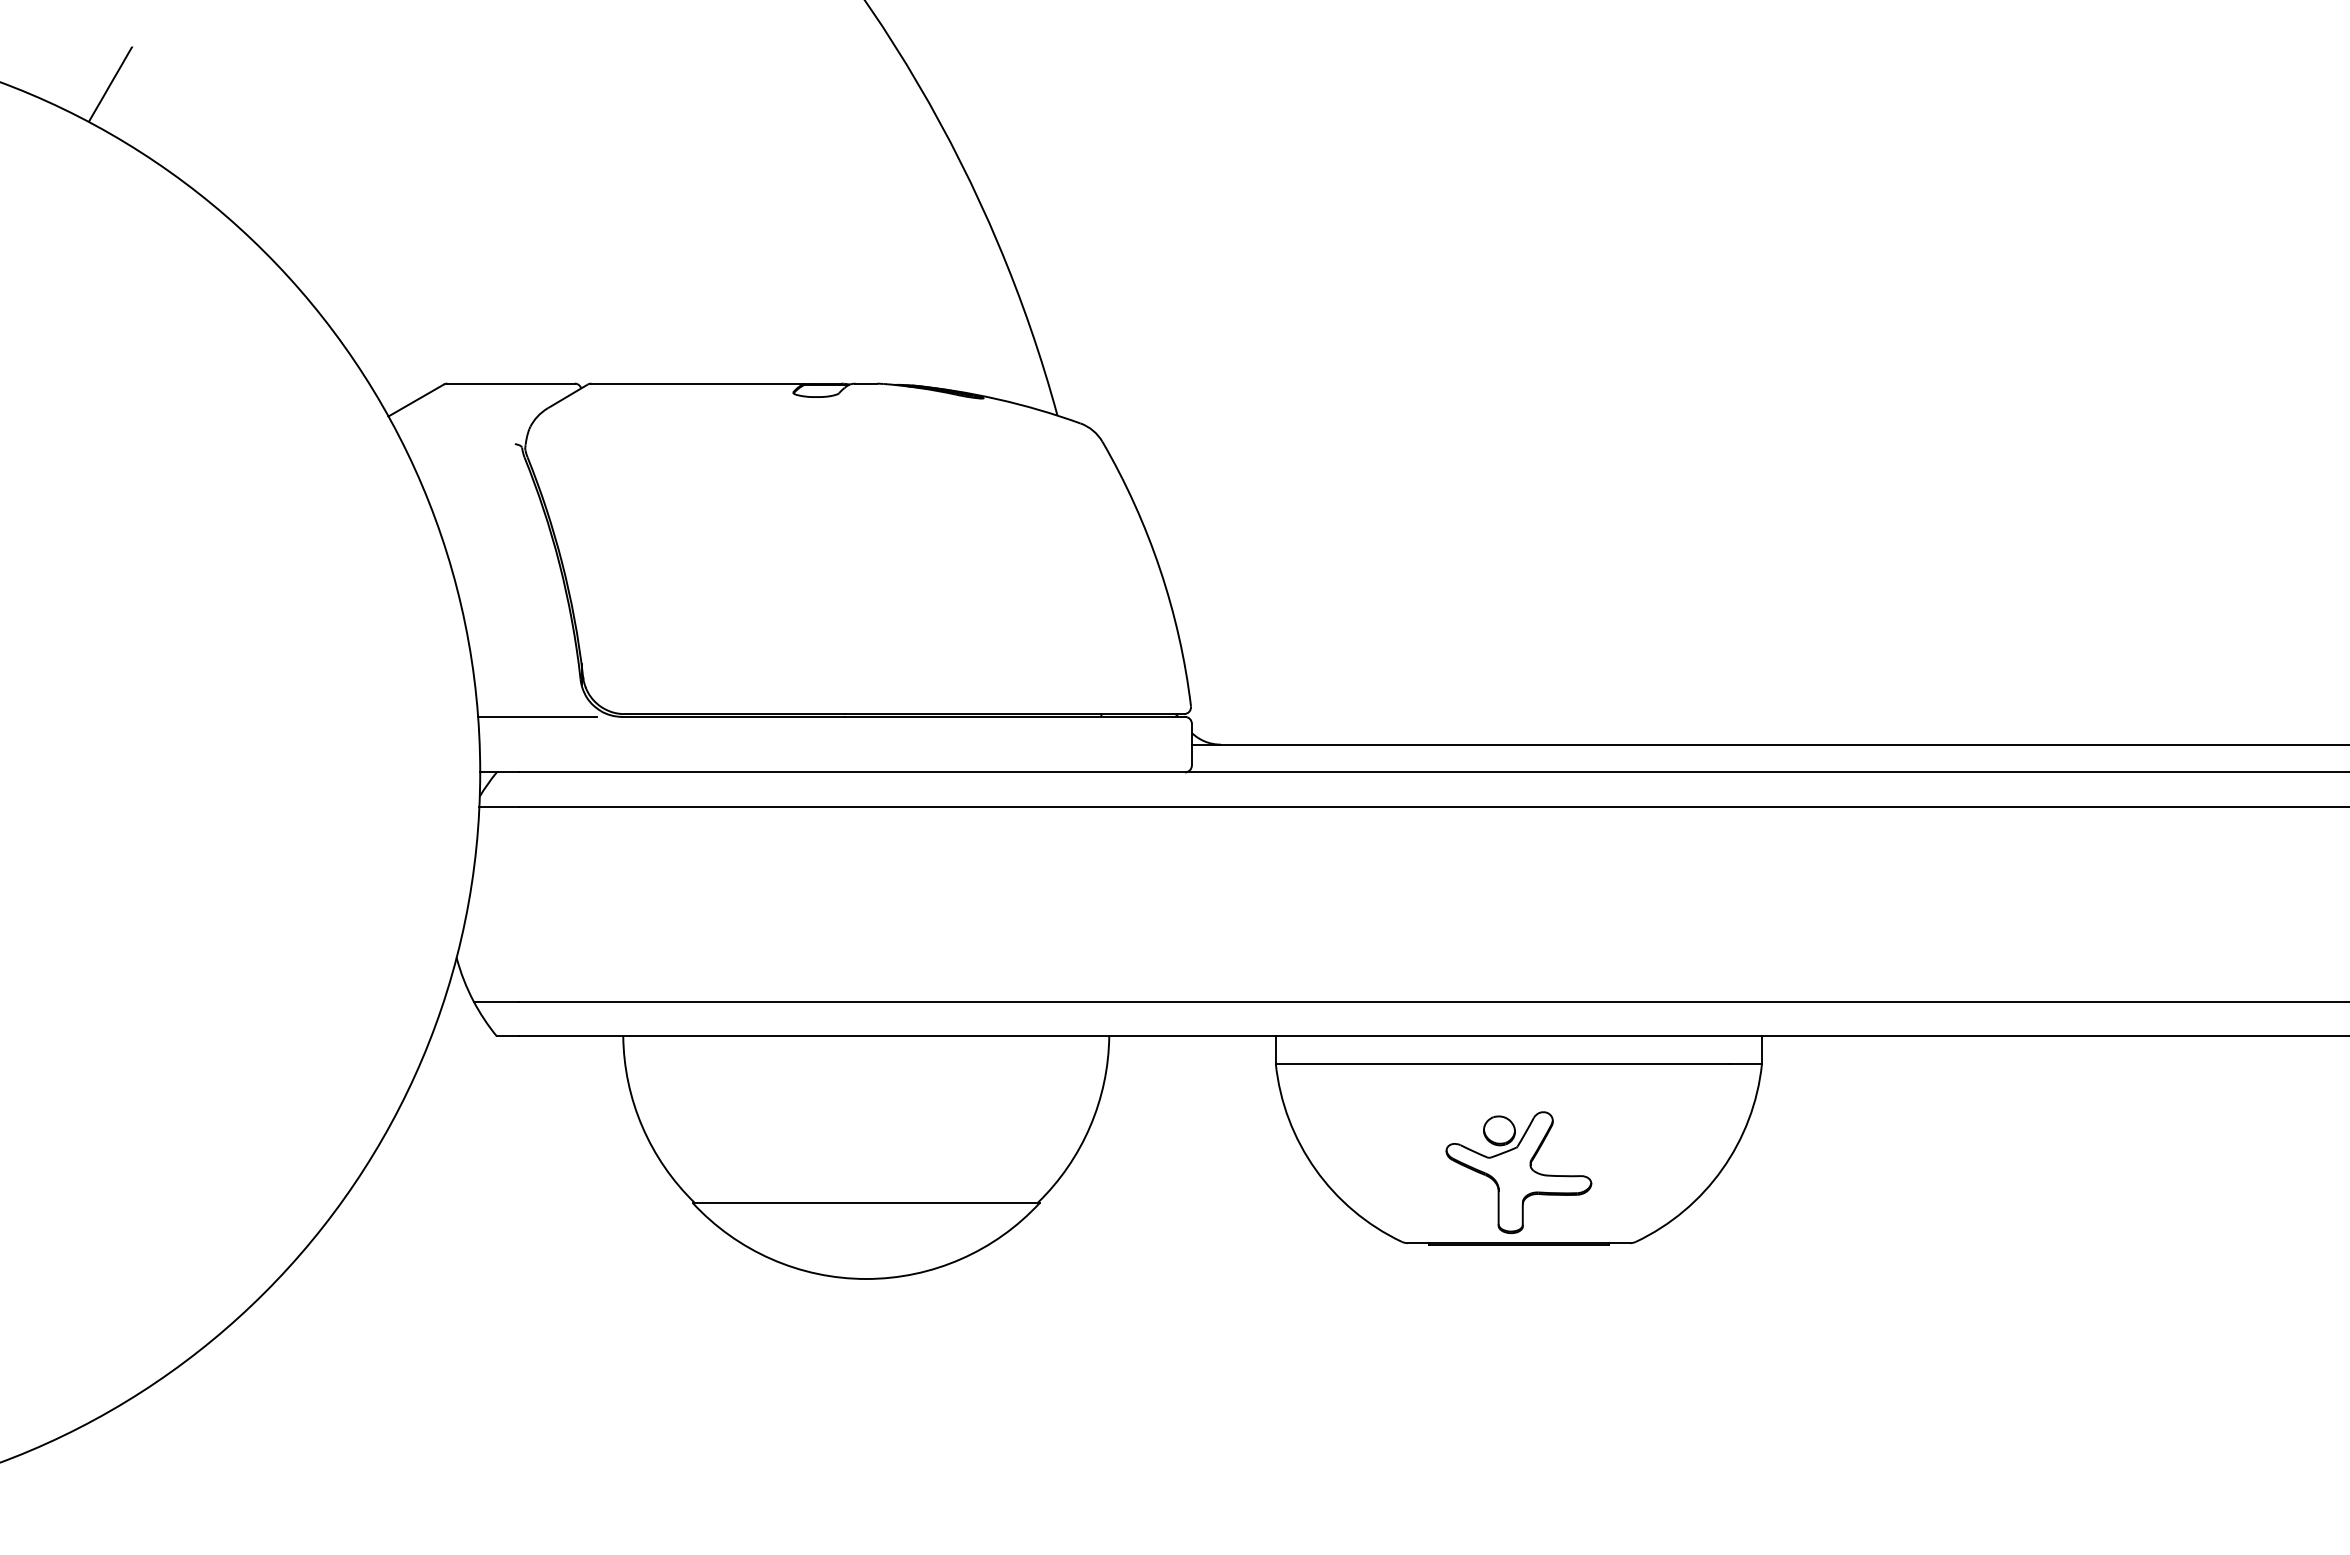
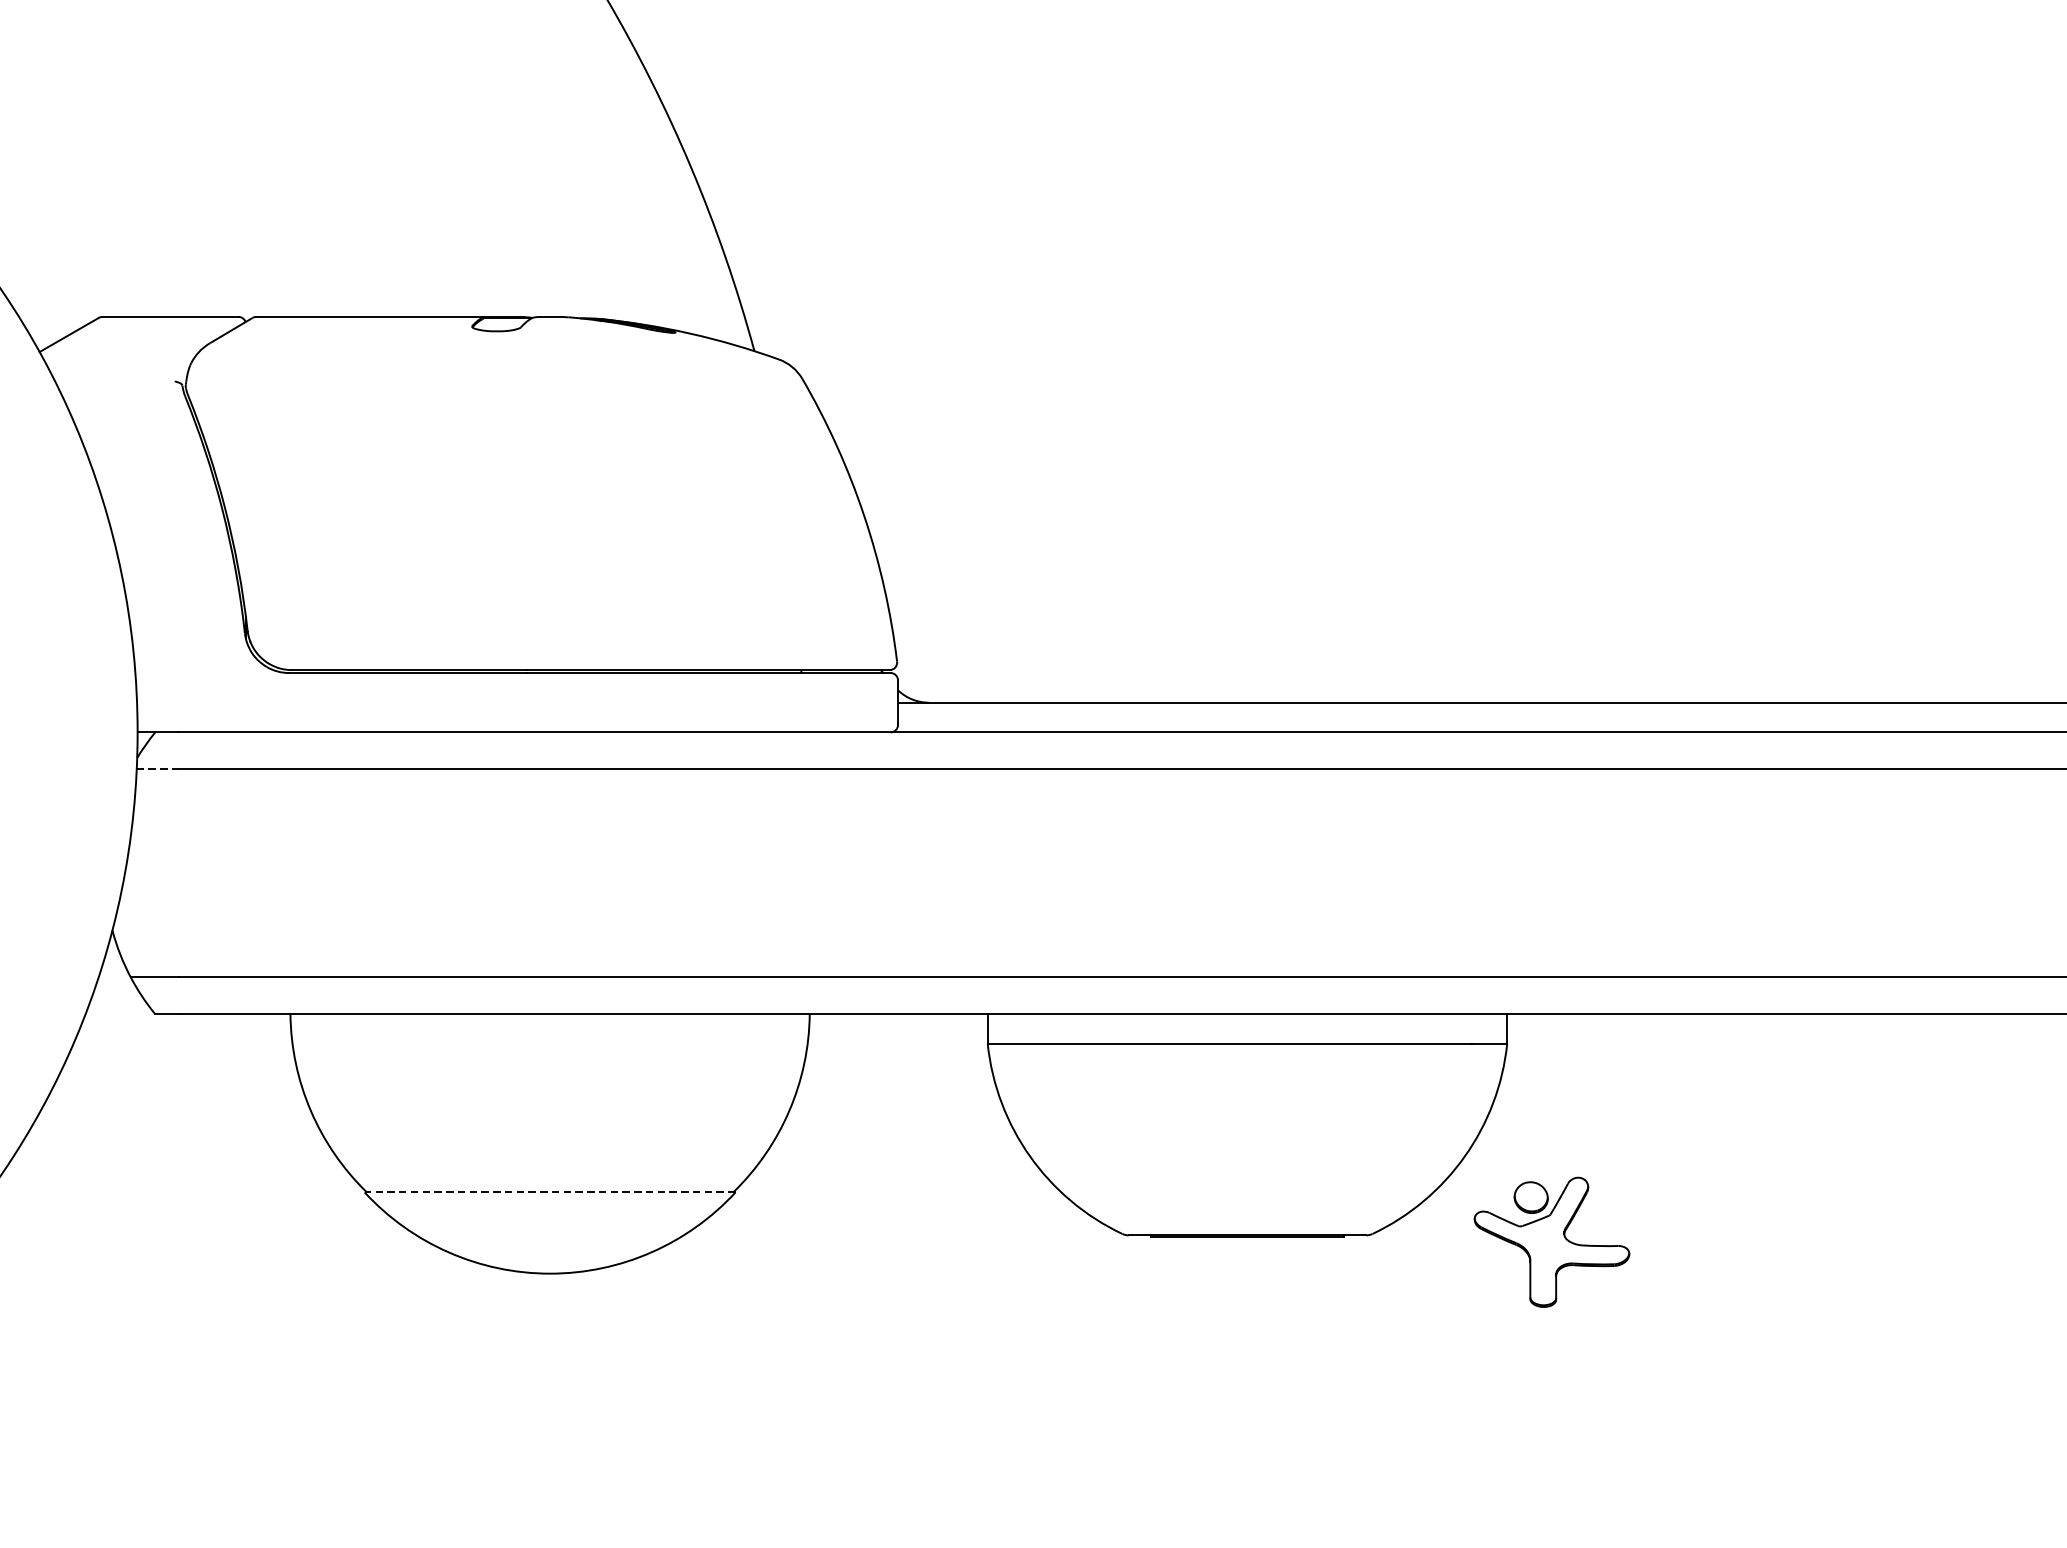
line: (537, 716) -> (198, 672), removed
line: (499, 807) -> (158, 769), solid -> dashed
part: (1518, 1172) -> (1551, 1242), moved
line: (866, 1202) -> (550, 1191), solid -> dashed

